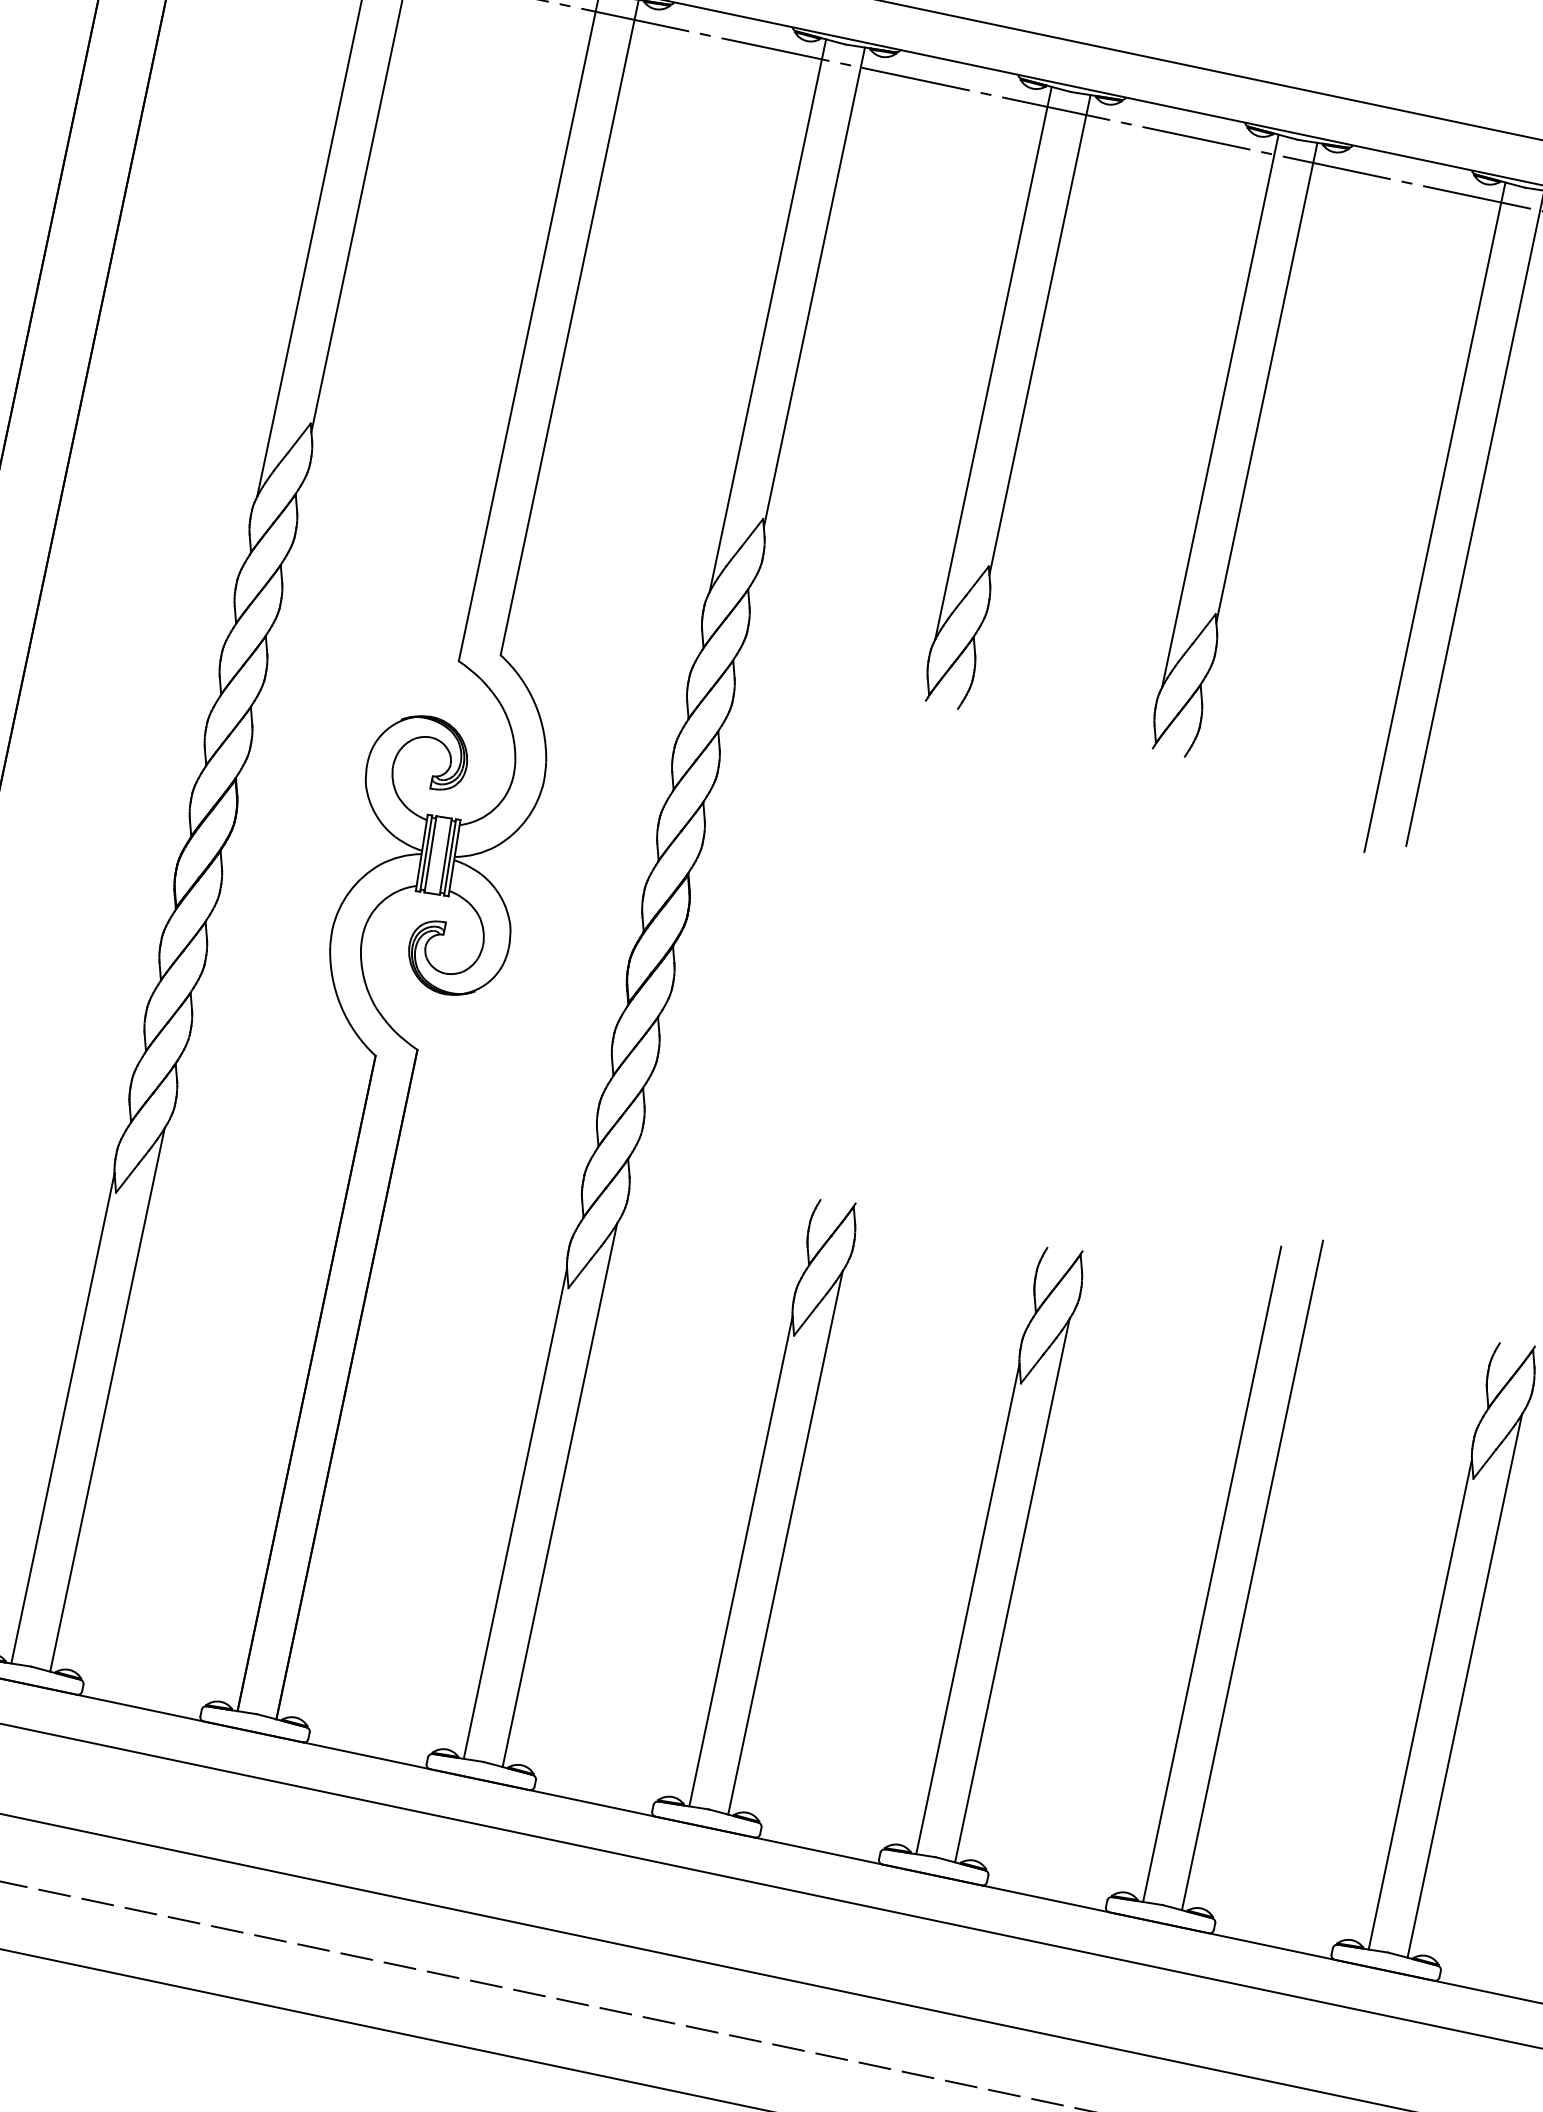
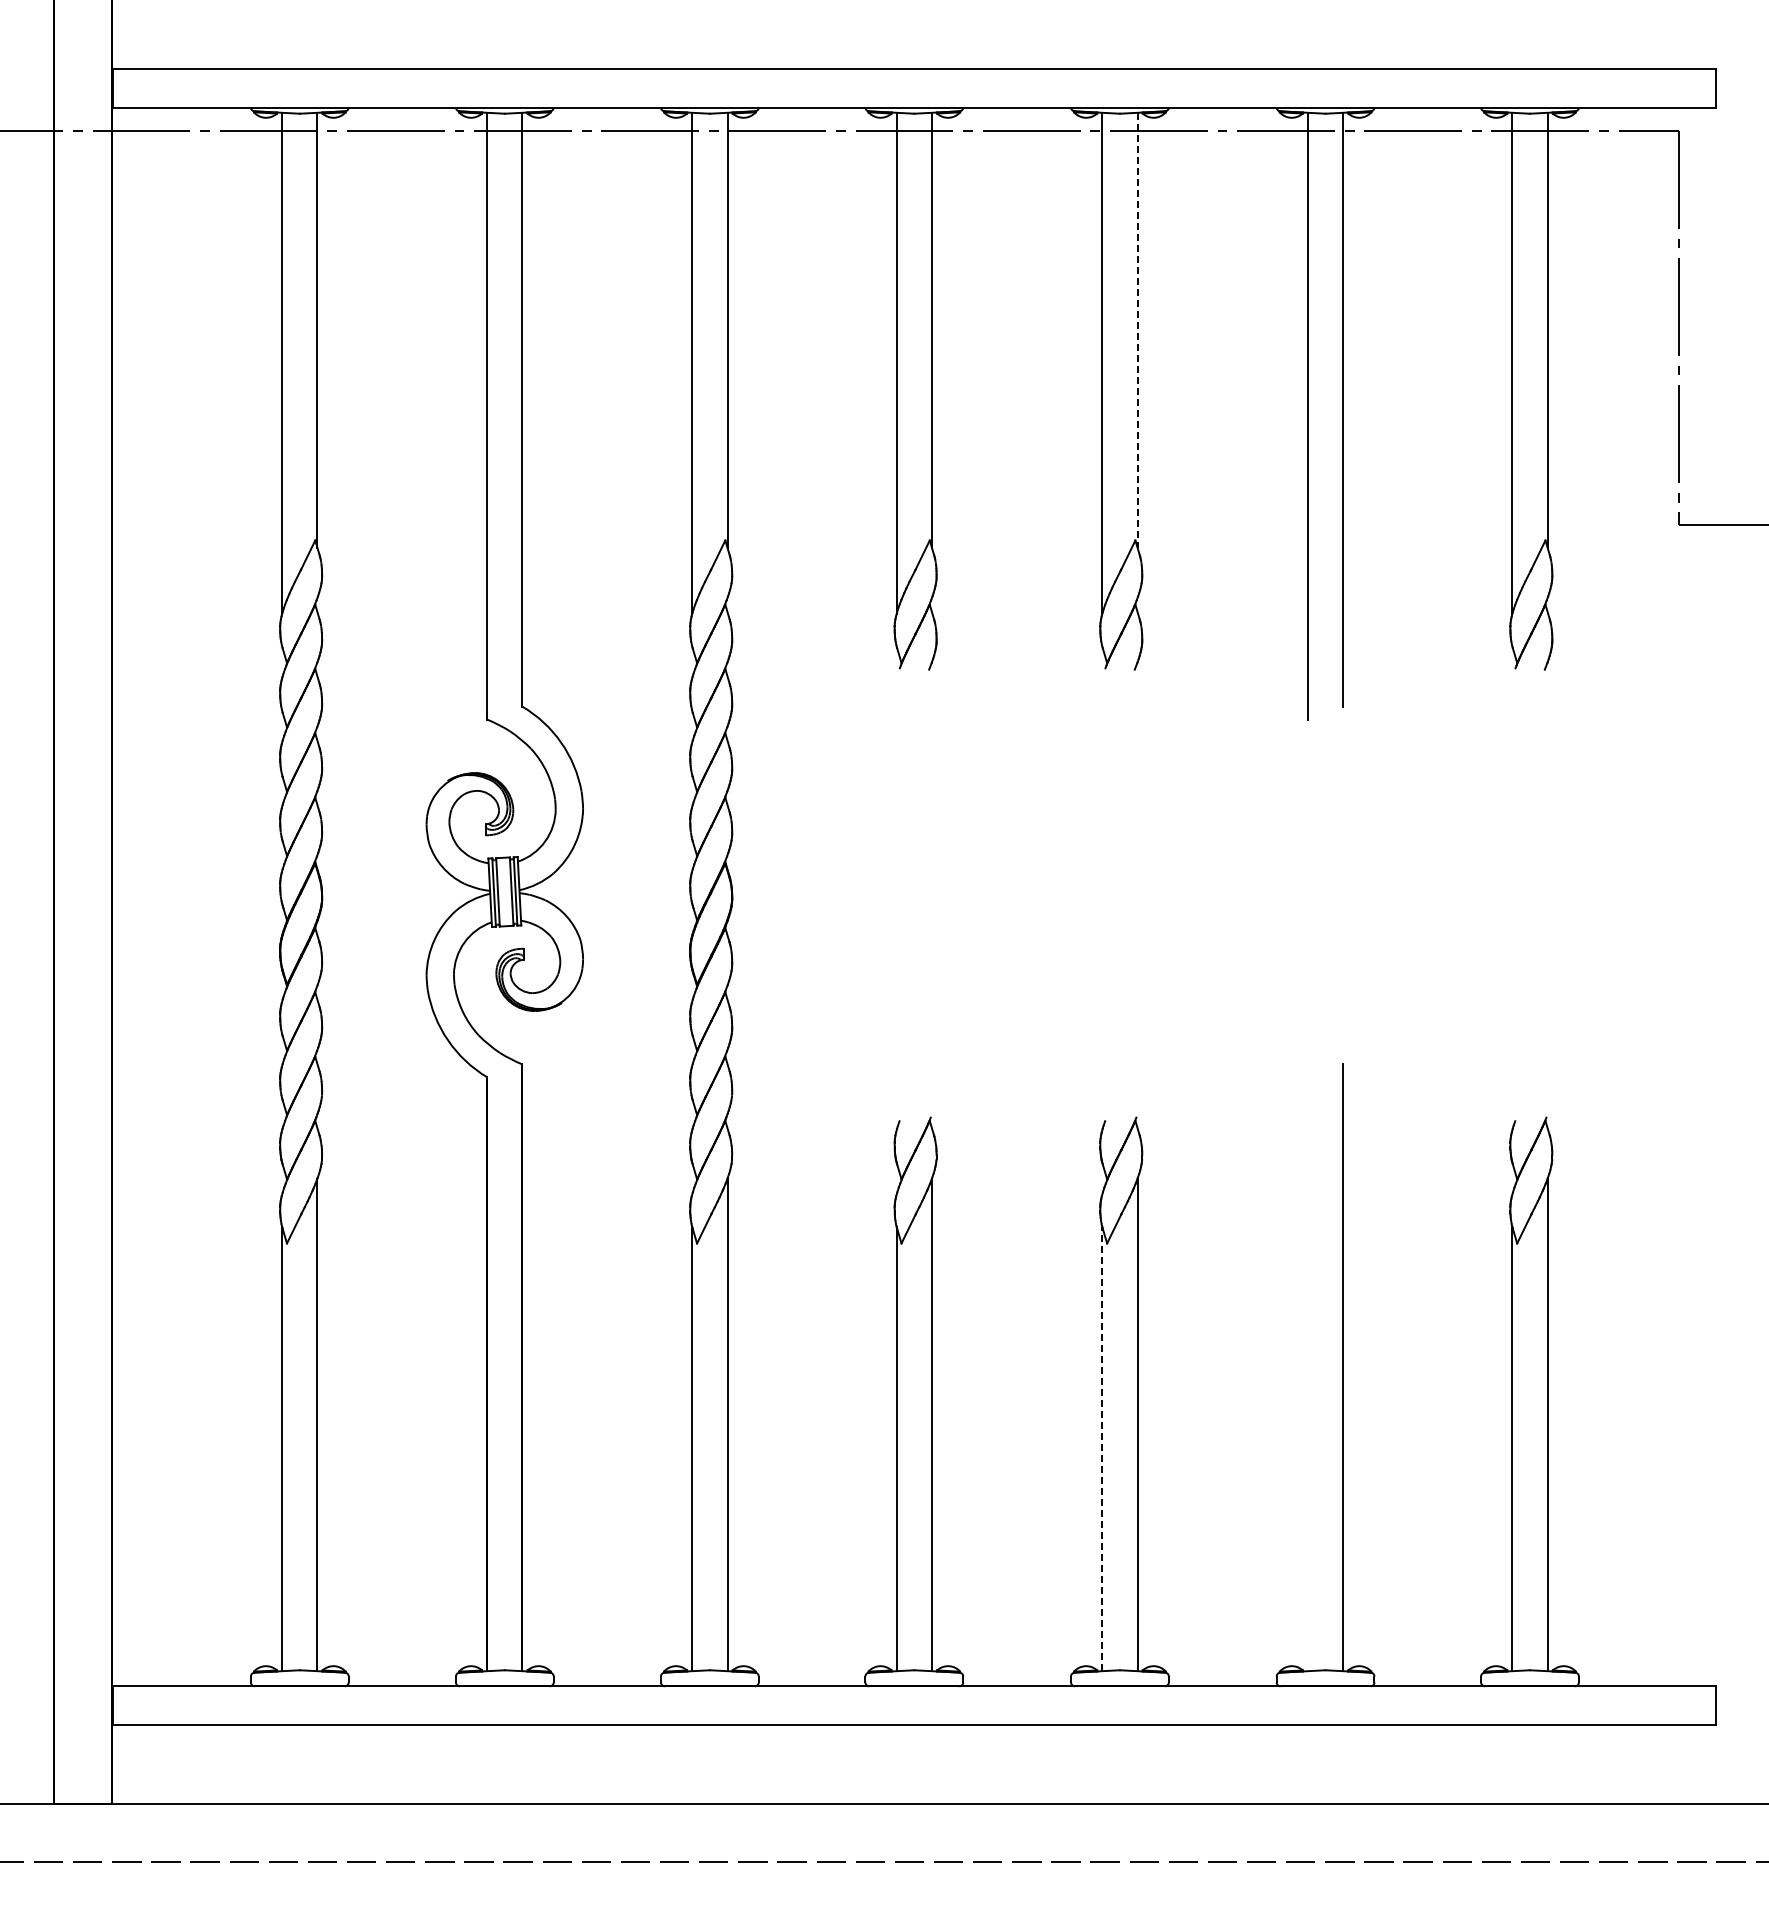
line: (1266, 383) -> (1137, 330), solid -> dashed
line: (1211, 1574) -> (1307, 1374), removed
line: (968, 1608) -> (1102, 1448), solid -> dashed

